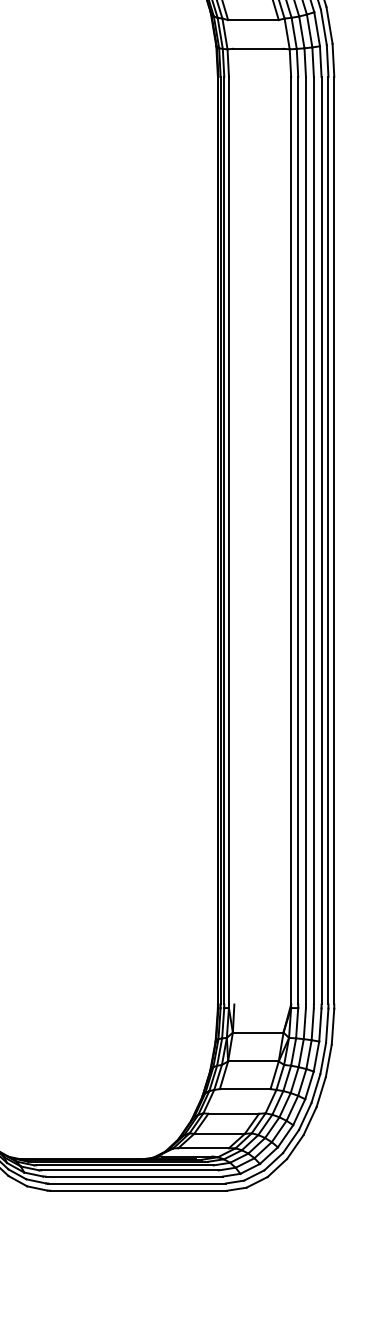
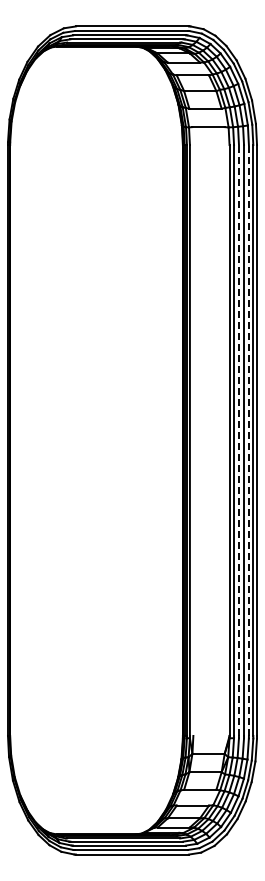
line: (305, 540) -> (238, 440), solid -> dashed
line: (320, 540) -> (248, 440), solid -> dashed

